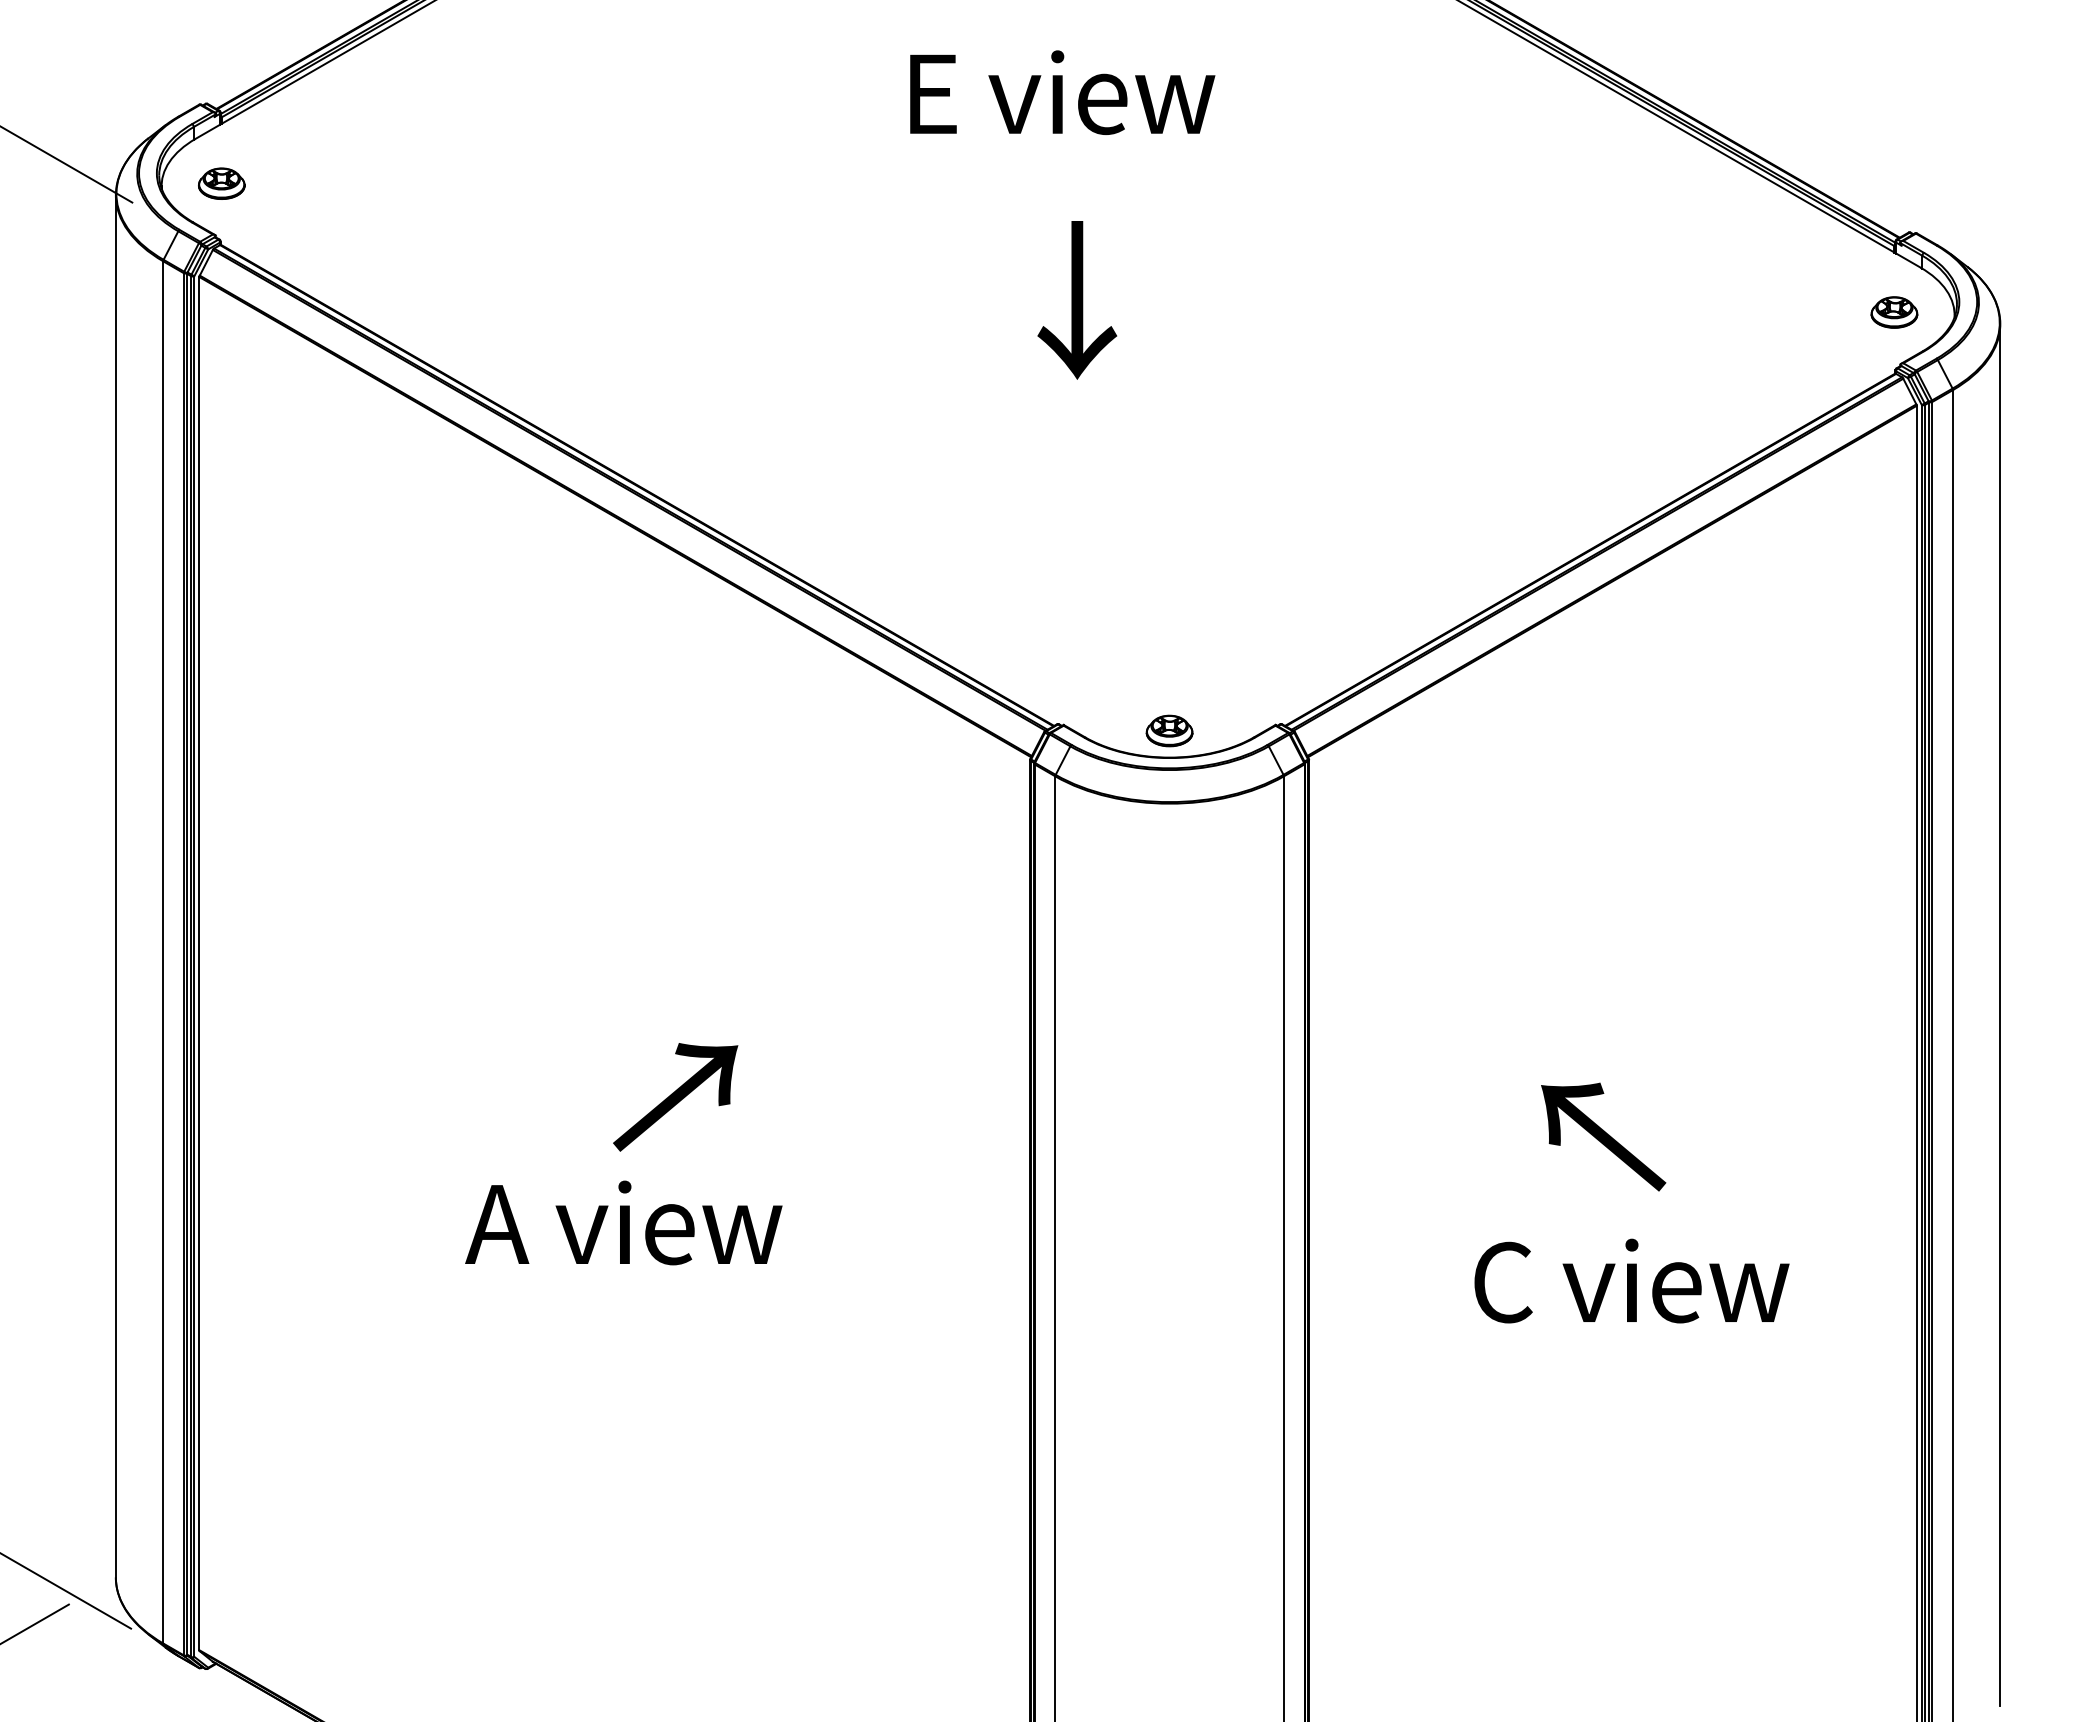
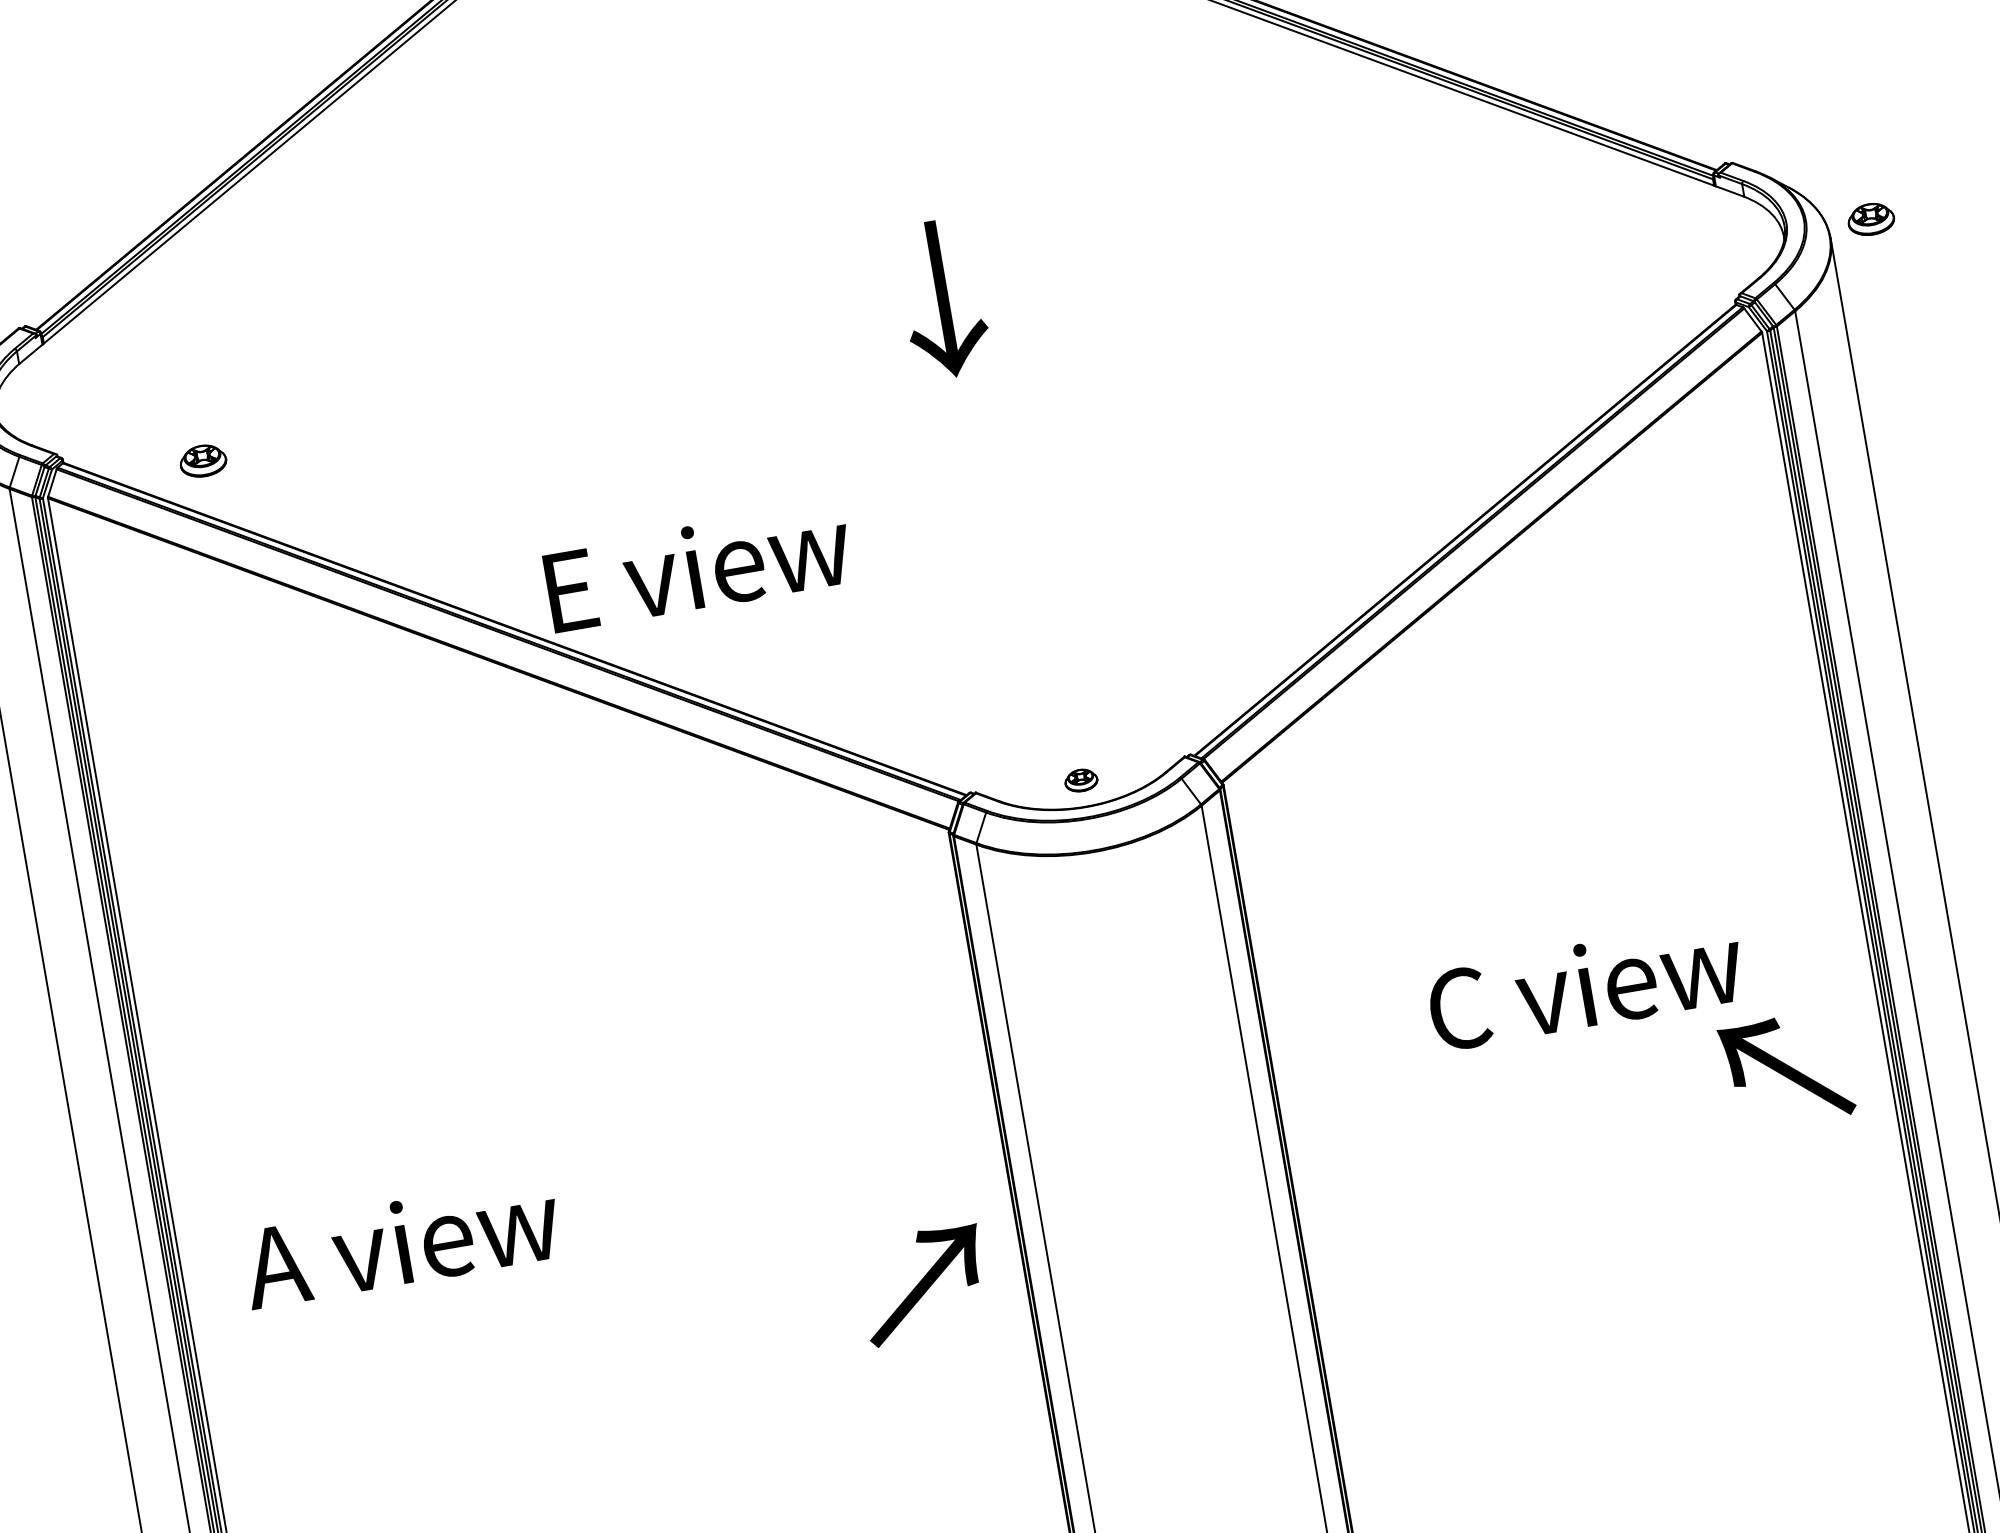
text: (1062, 92) -> (698, 567), moved
part: (221, 183) -> (202, 460), moved
text: (1077, 300) -> (943, 299), moved
part: (1894, 312) -> (1871, 219), moved
part: (1169, 730) -> (1081, 780), size x0.7
text: (675, 1097) -> (923, 1285), moved
text: (1603, 1136) -> (1786, 1070), moved
text: (623, 1222) -> (400, 1242), moved
text: (1631, 1280) -> (1585, 985), moved

